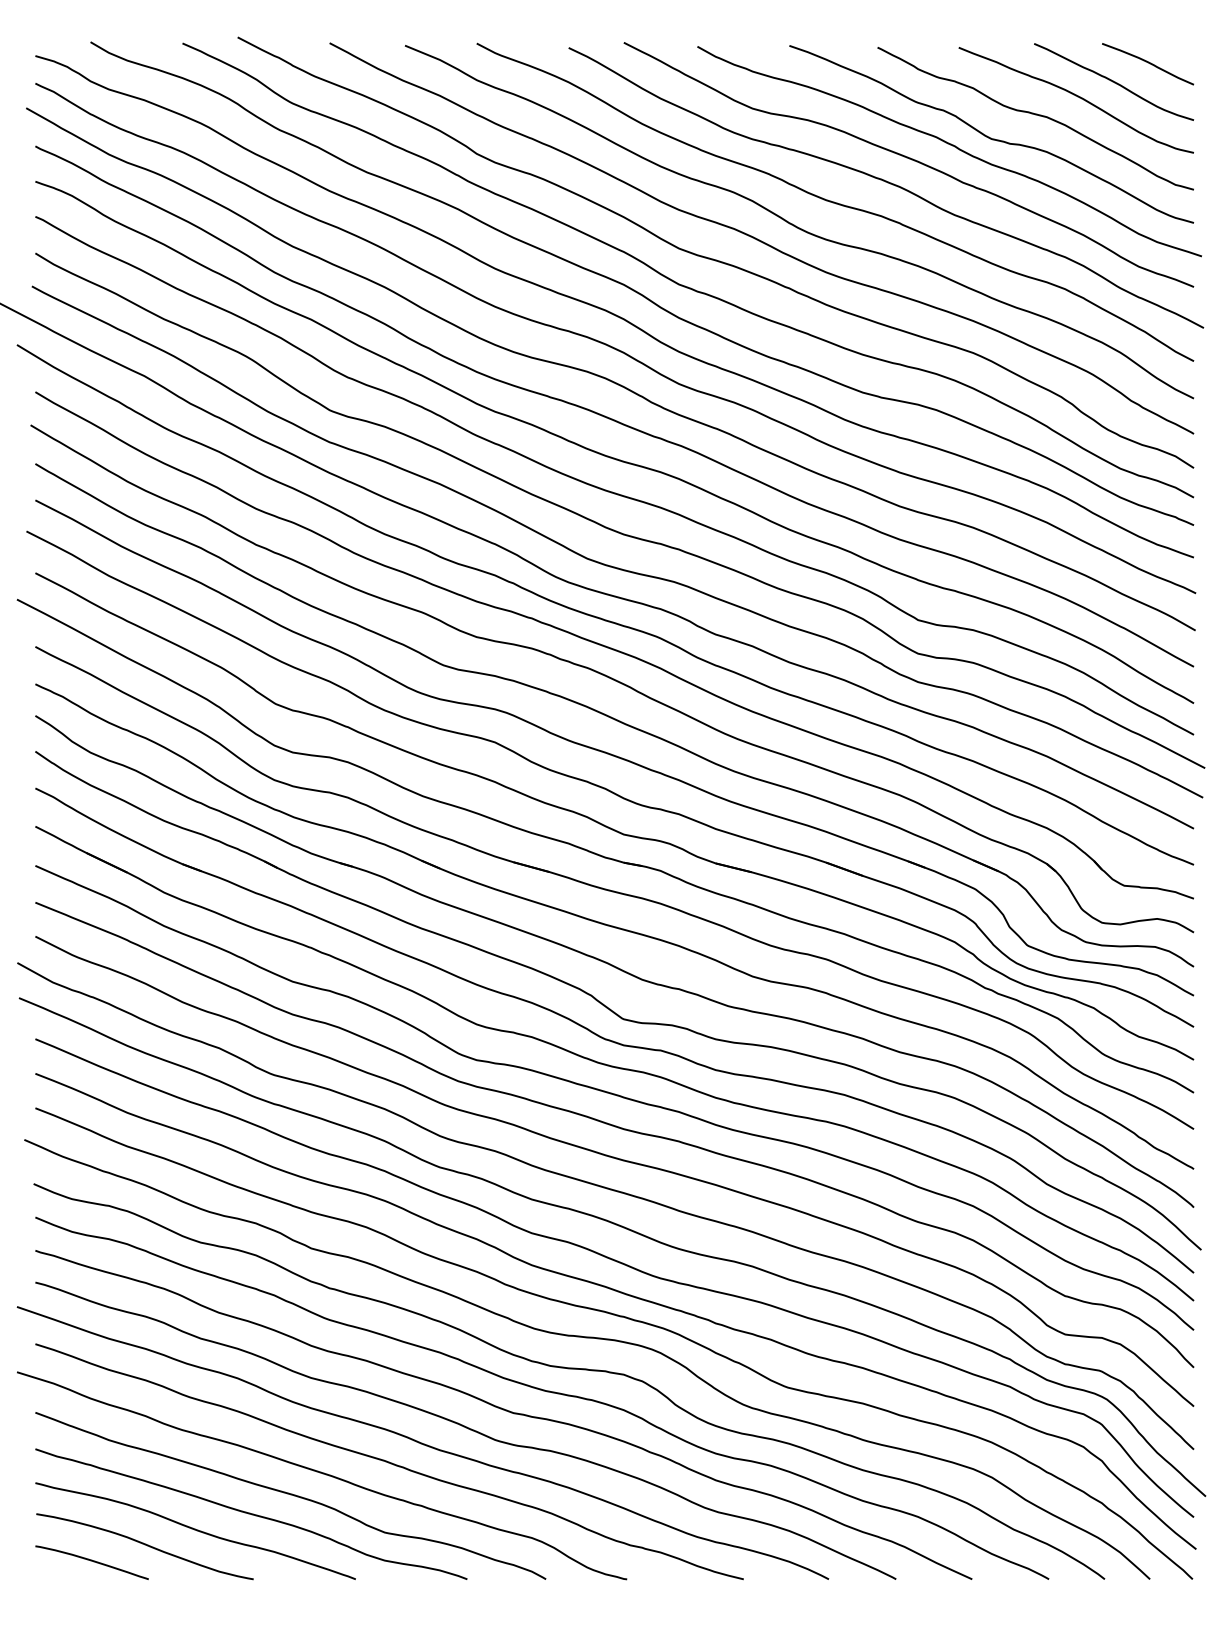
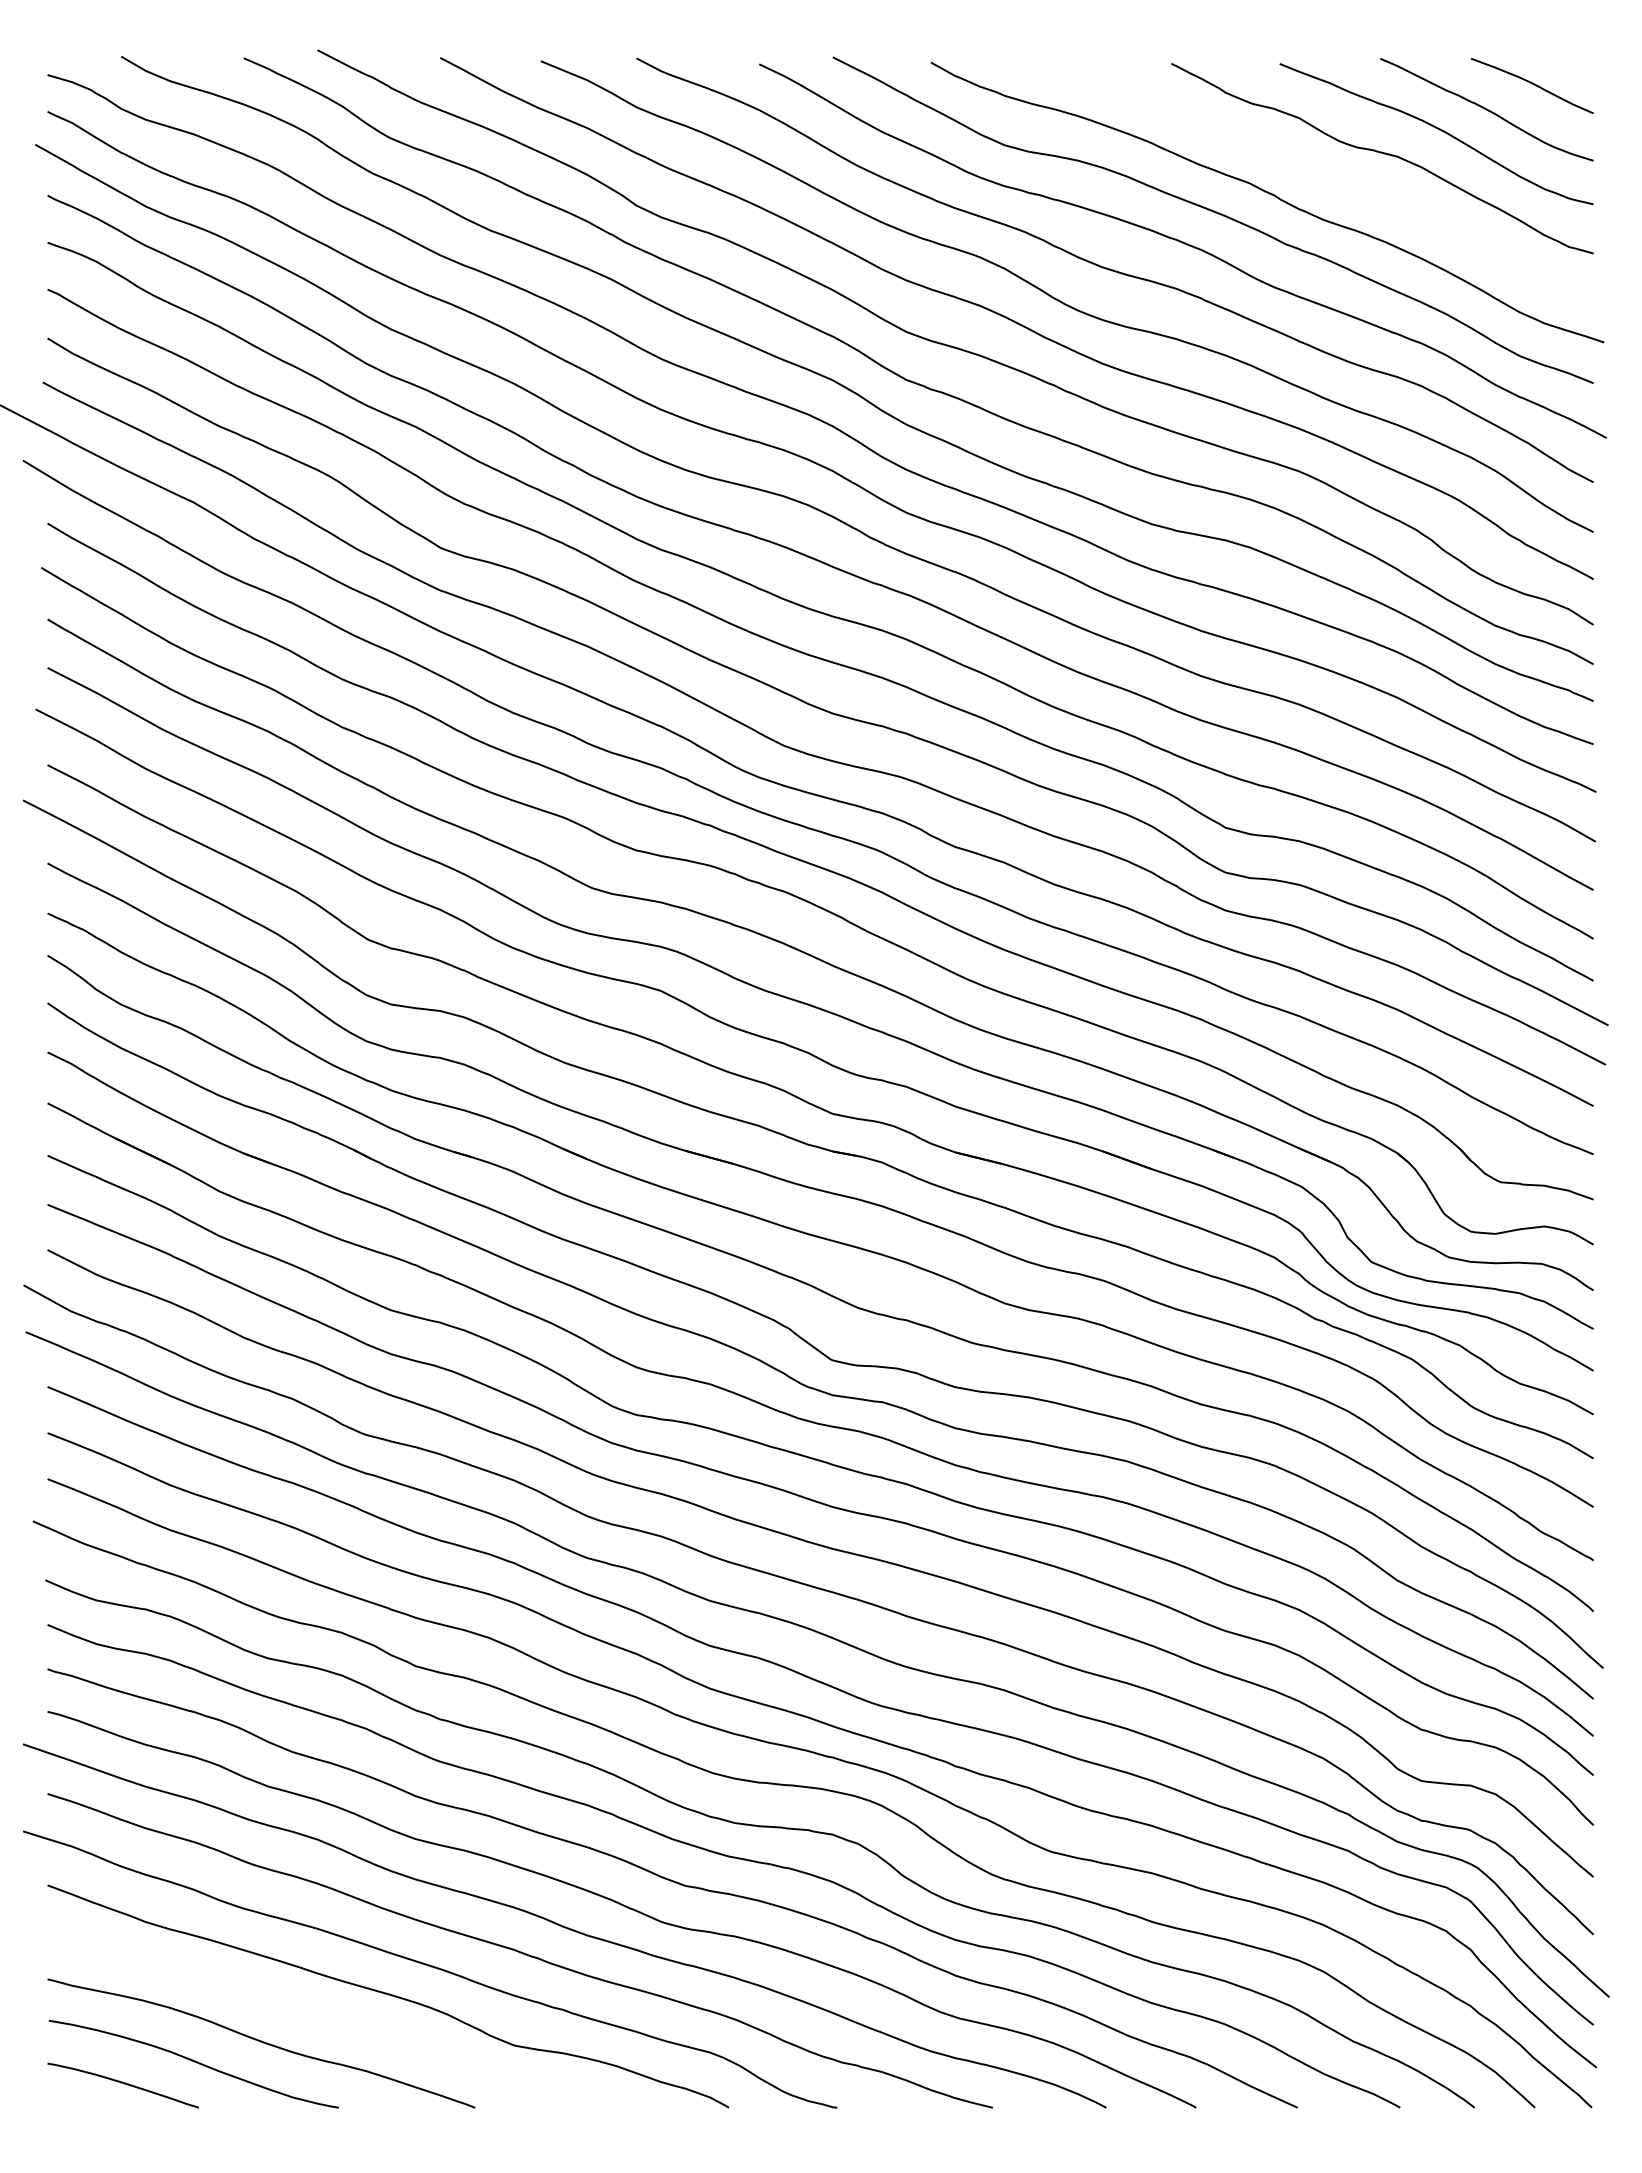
curve: (990, 137) -> (1321, 183), removed
curve: (251, 1513) -> (335, 2020), removed

